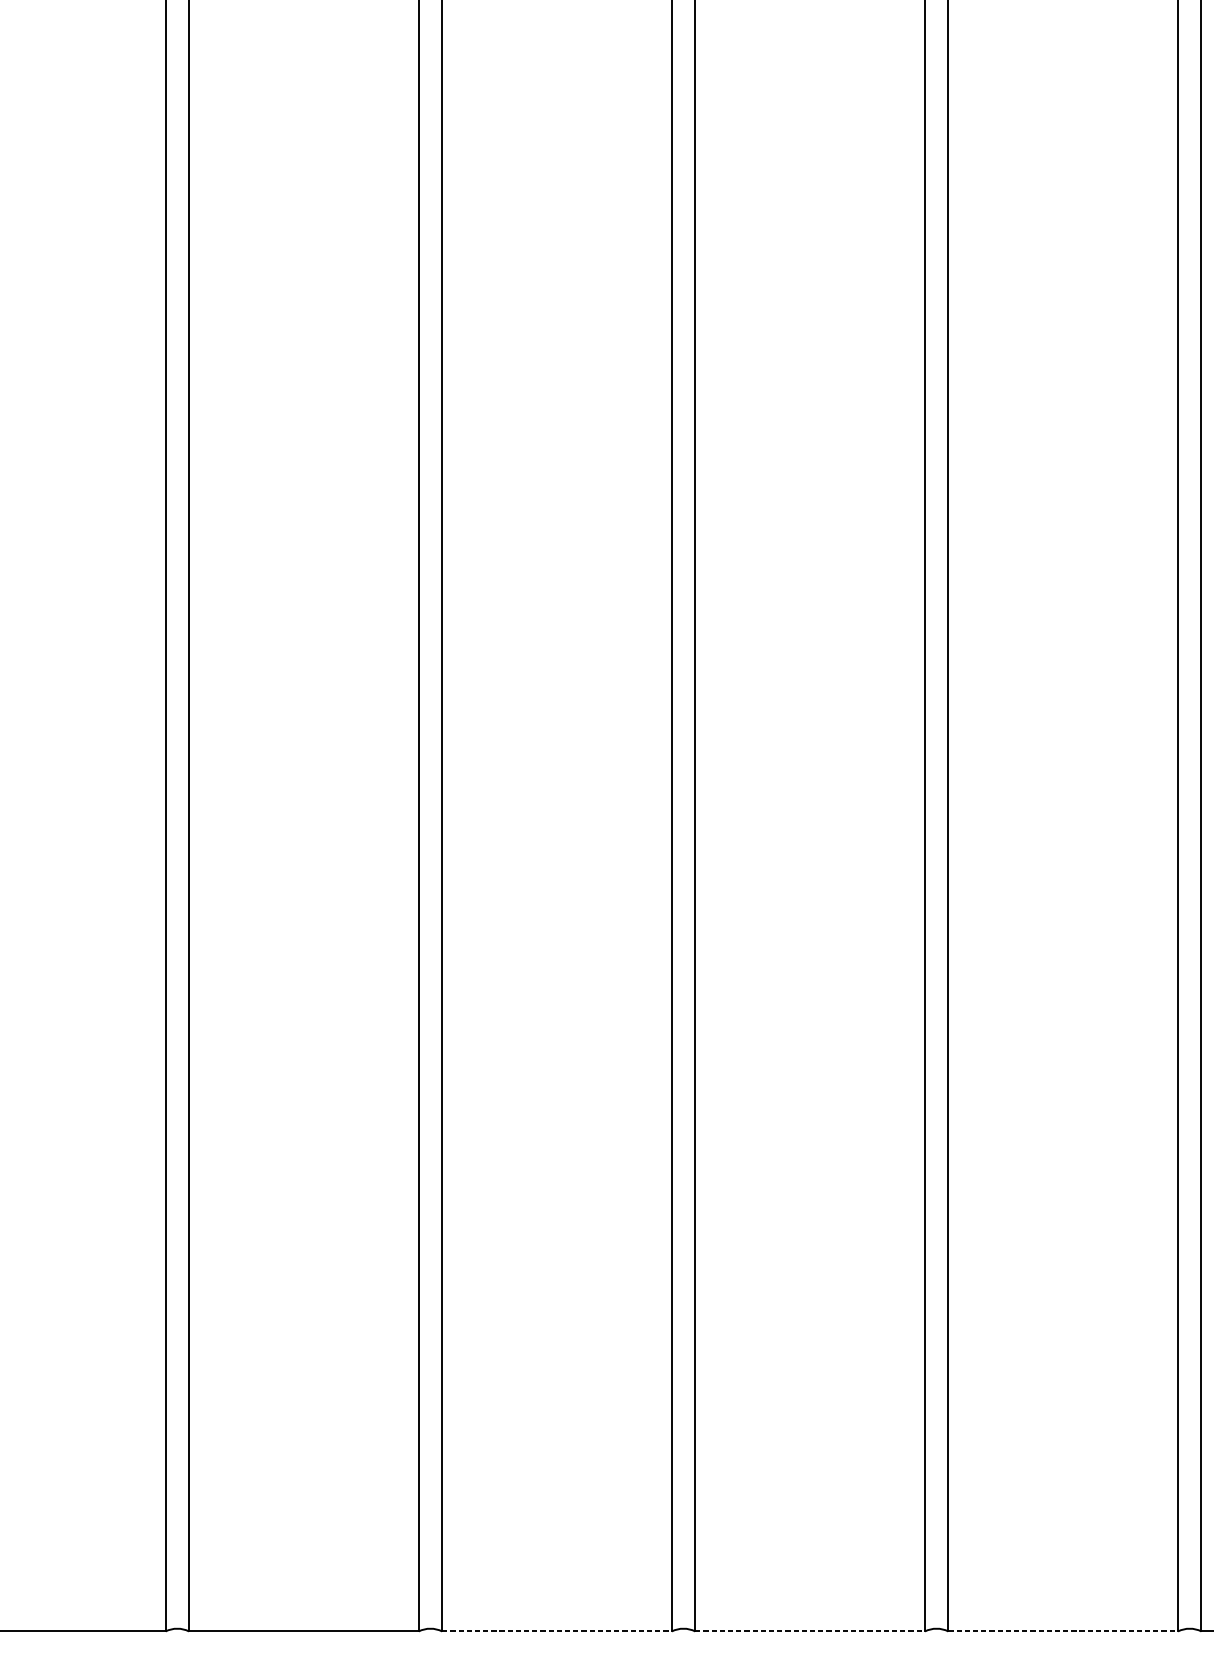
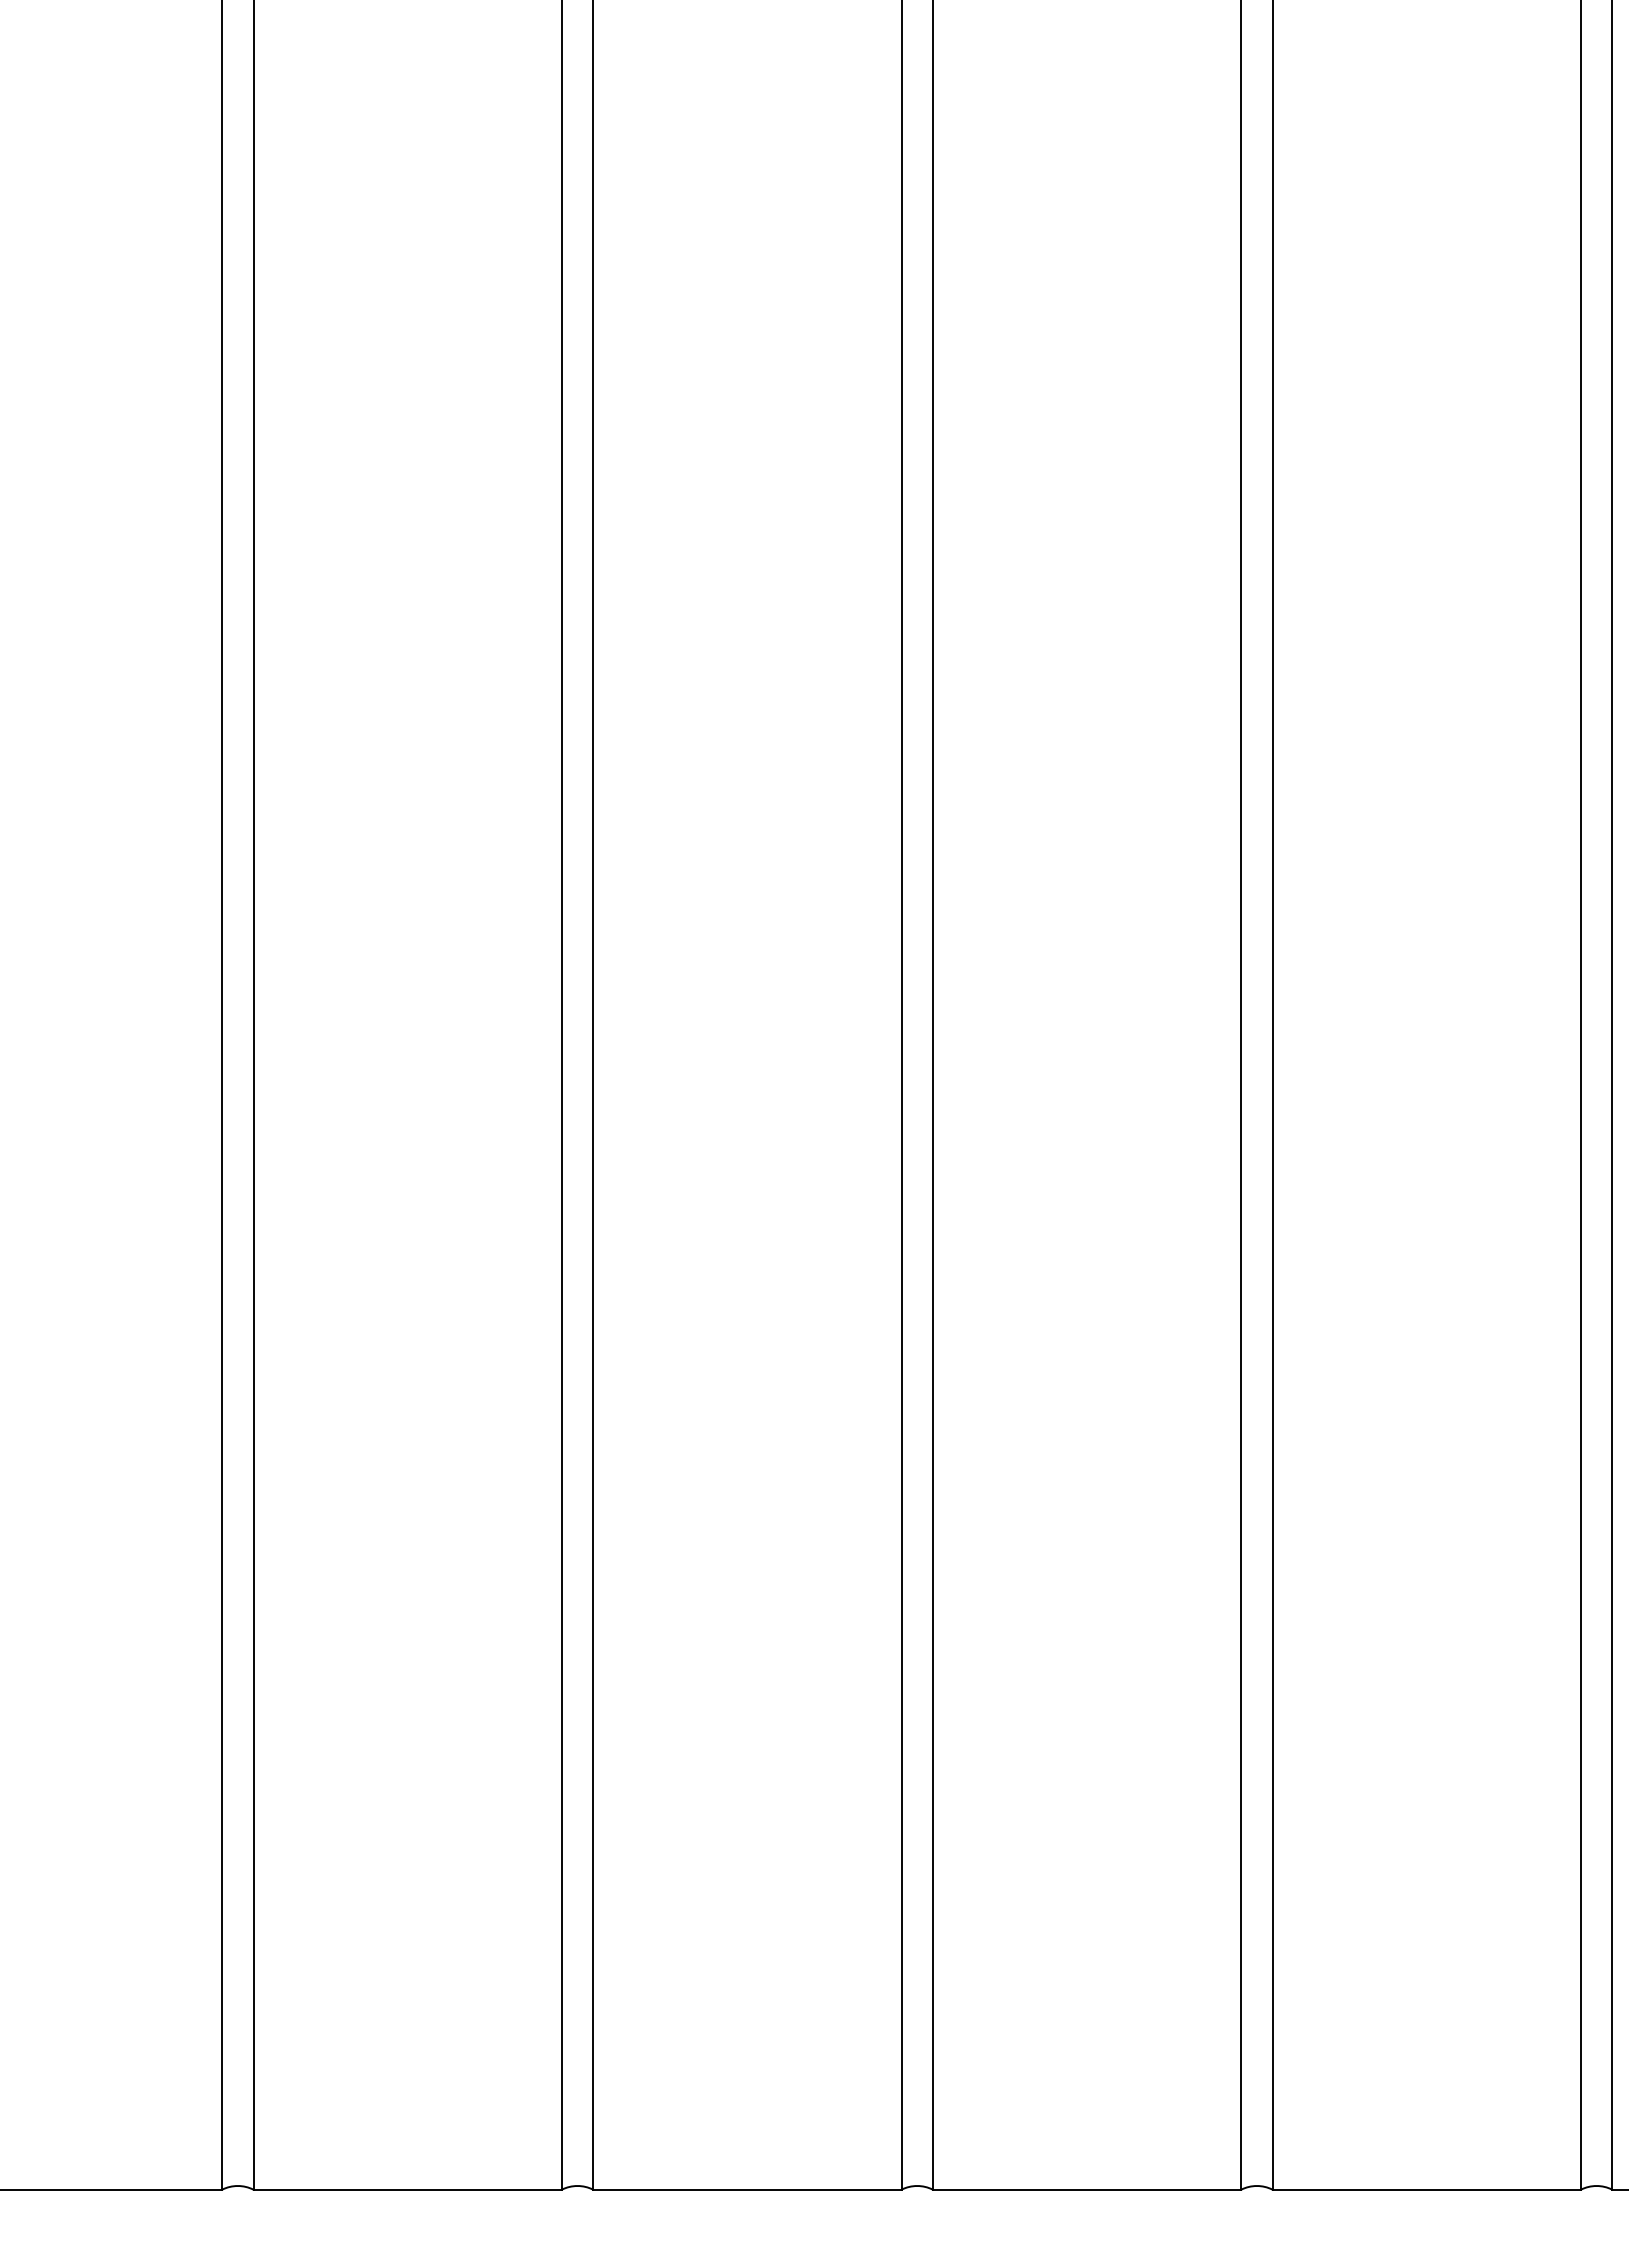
line: (557, 1631) -> (747, 2189), dashed -> solid
line: (810, 1631) -> (1087, 2189), dashed -> solid
line: (1063, 1631) -> (1427, 2189), dashed -> solid

